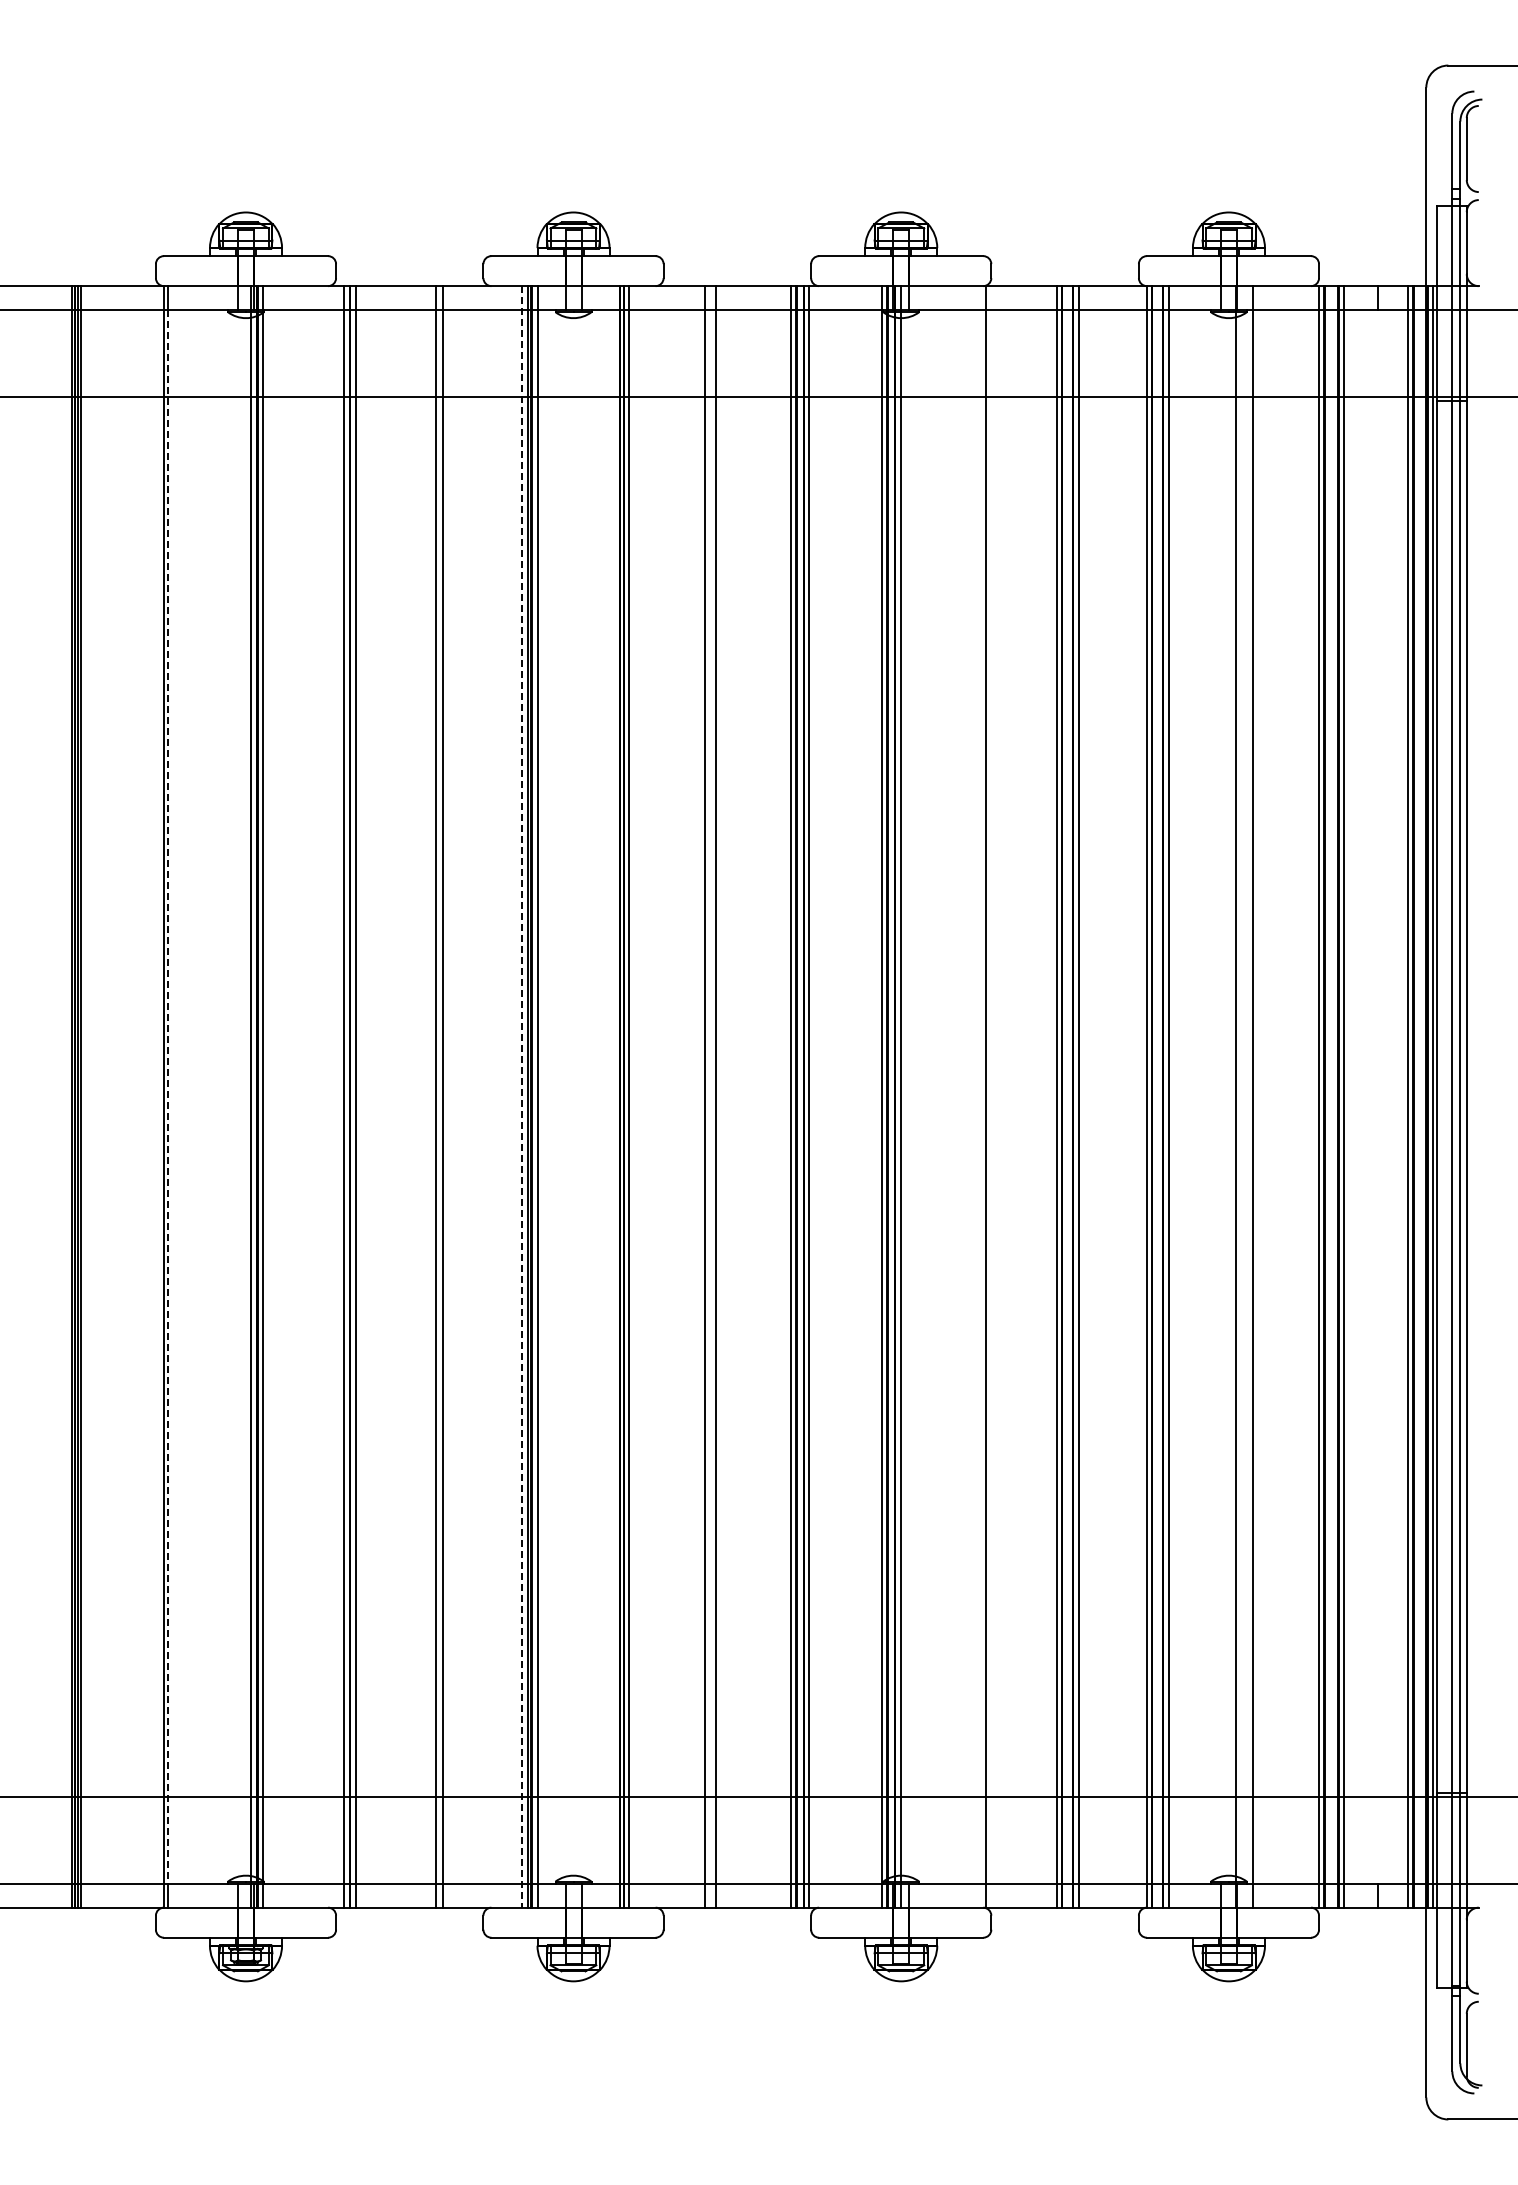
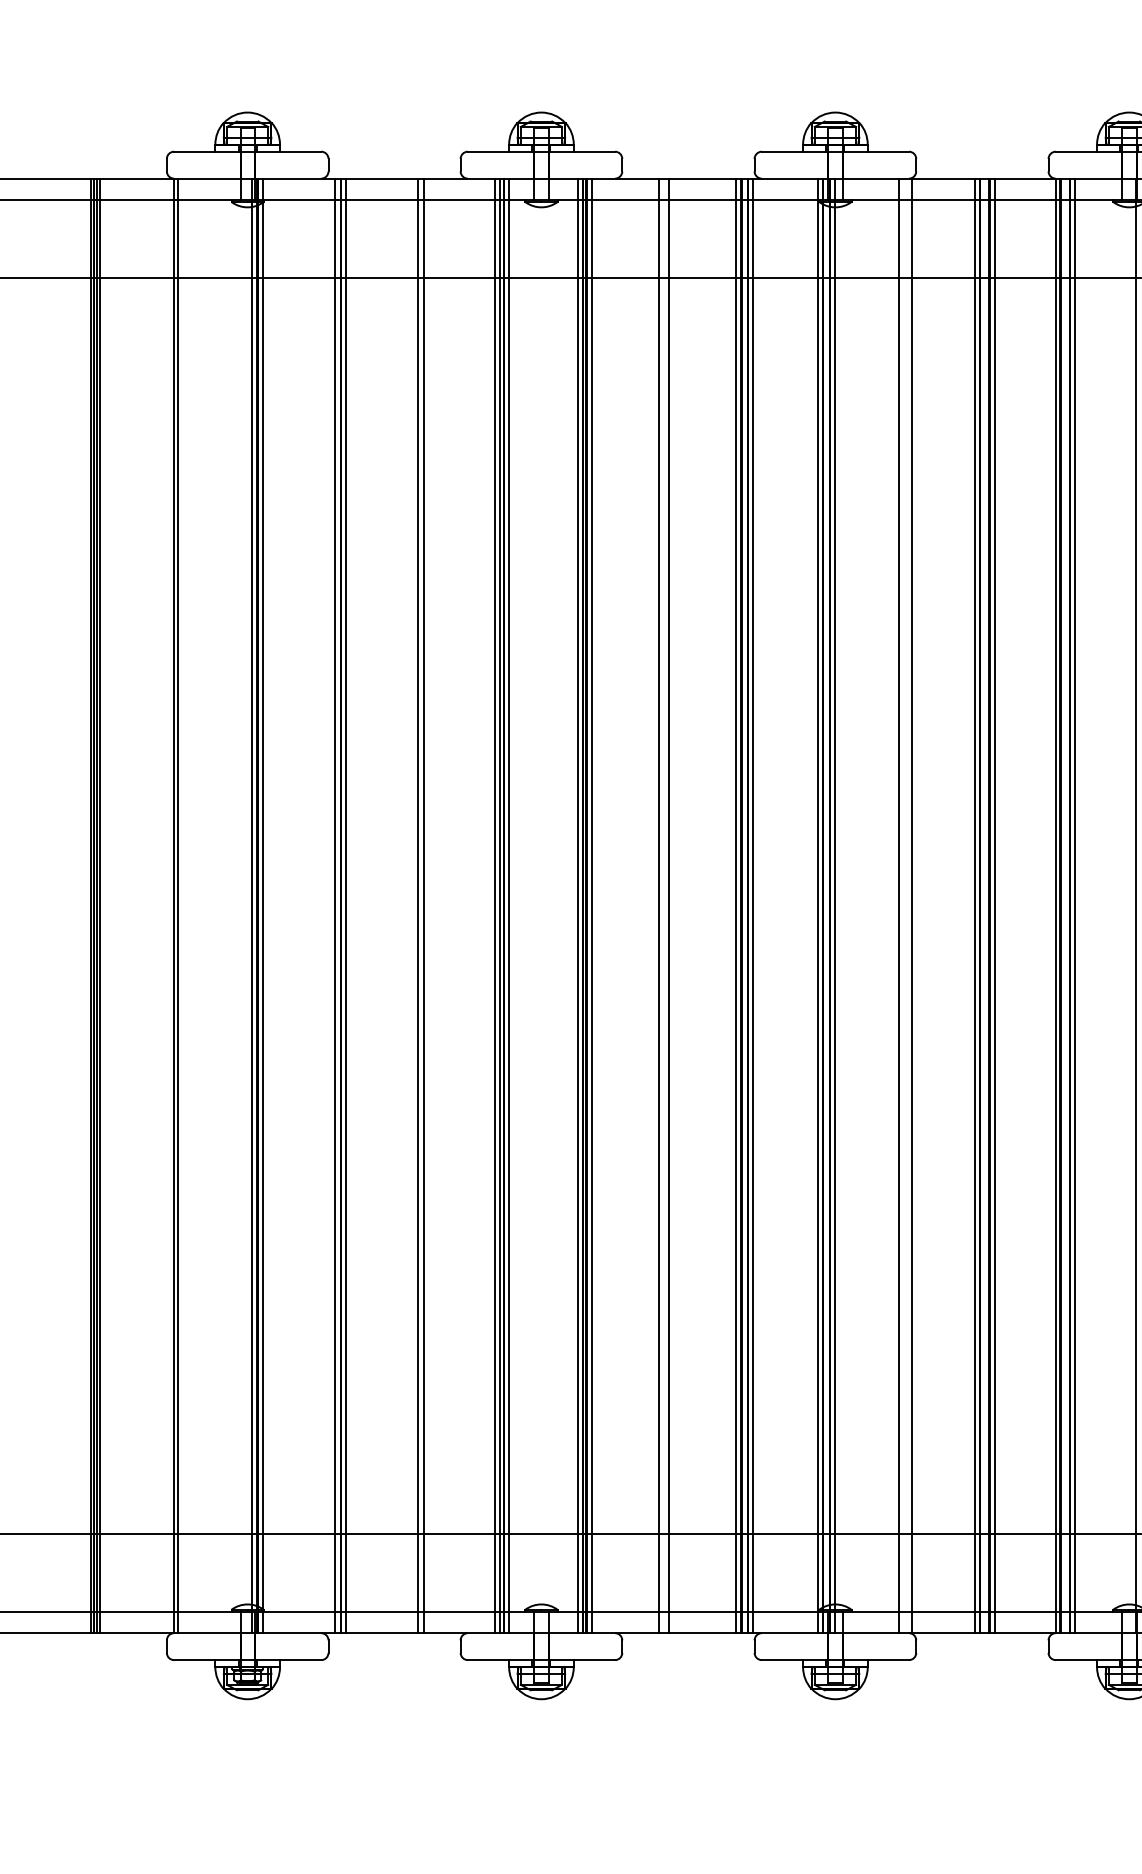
line: (168, 1096) -> (178, 905), dashed -> solid
line: (521, 1096) -> (494, 905), dashed -> solid
line: (613, 1096) -> (577, 905), added
line: (972, 1096) -> (899, 905), added

